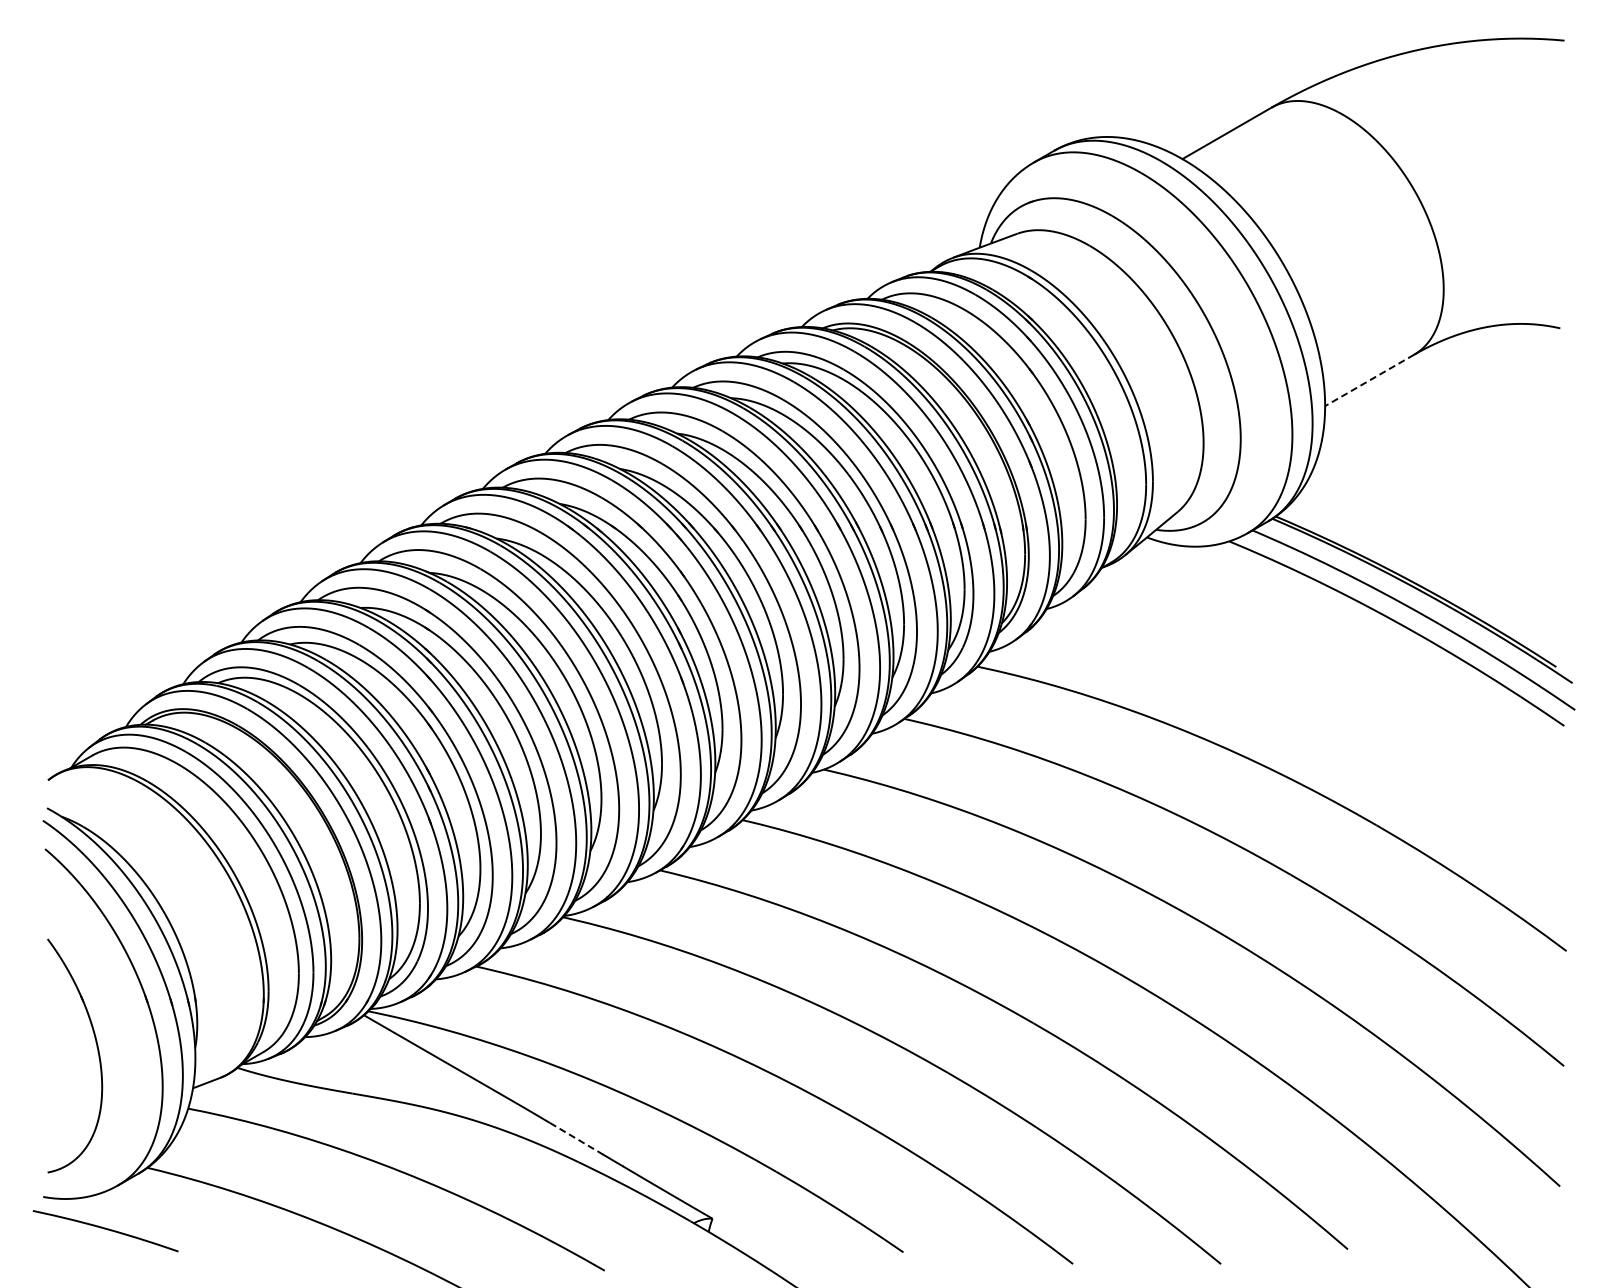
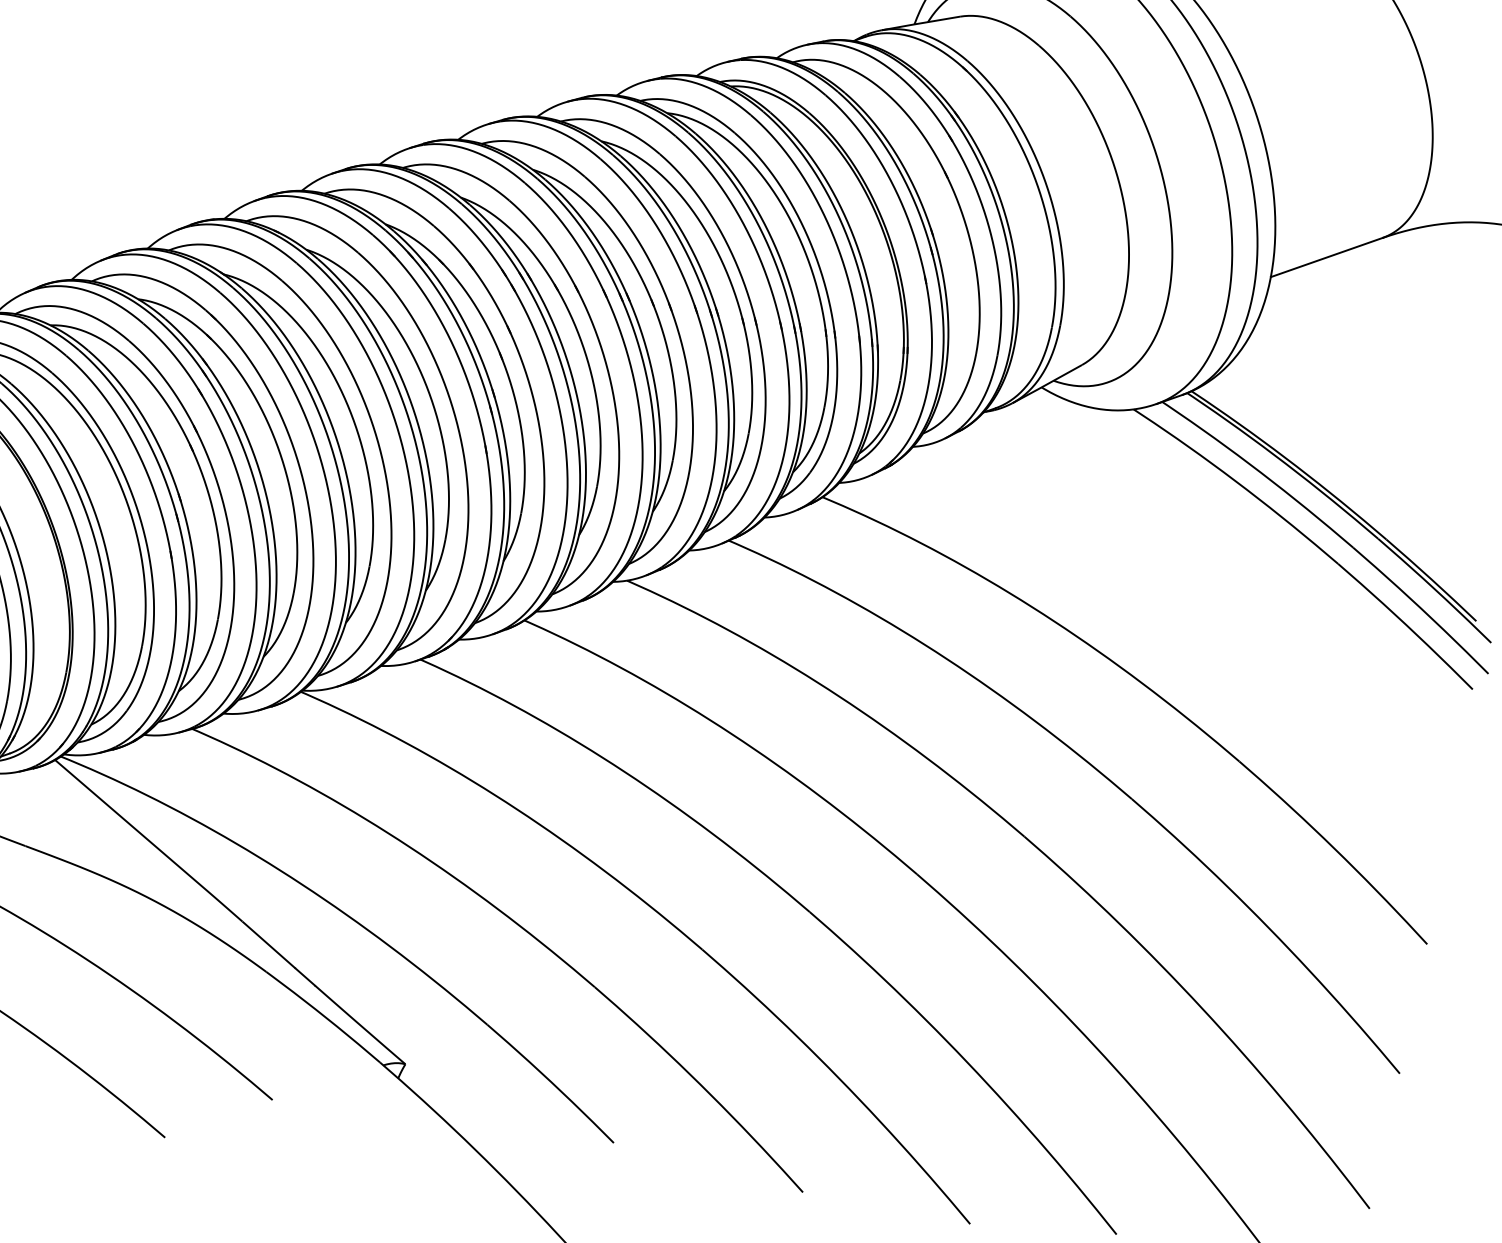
line: (1369, 380) -> (1326, 257), dashed -> solid
line: (575, 1138) -> (267, 944), dashed -> solid

